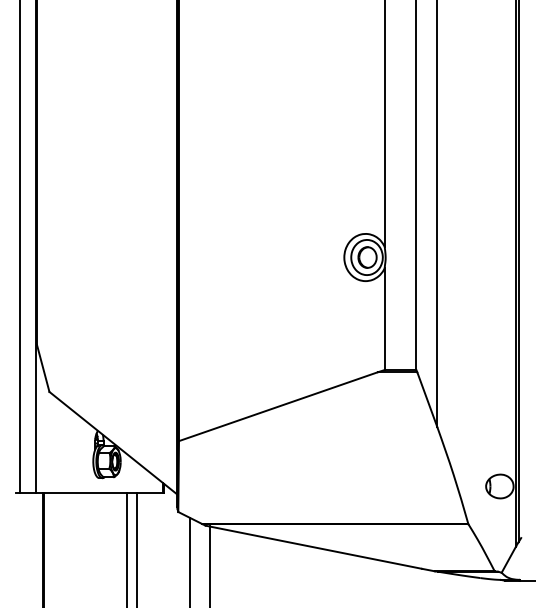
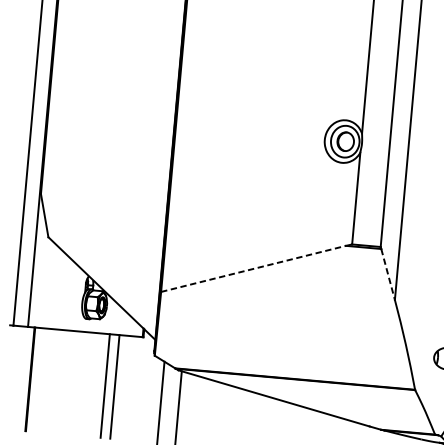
line: (427, 400) -> (388, 275), solid -> dashed
line: (278, 406) -> (253, 268), solid -> dashed

